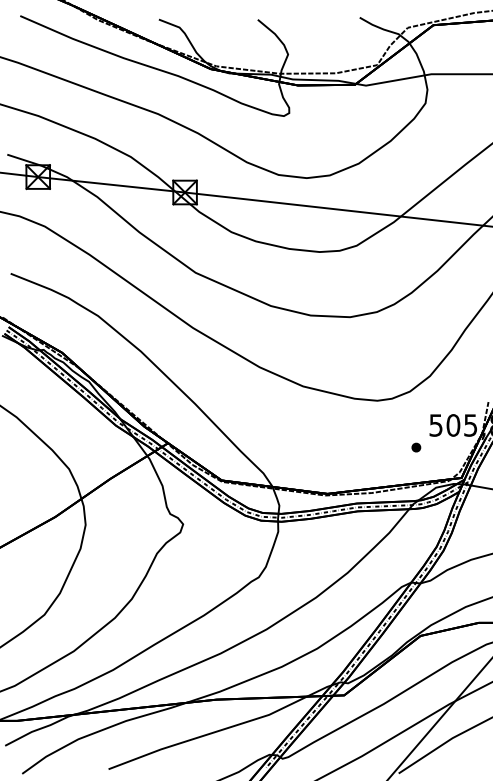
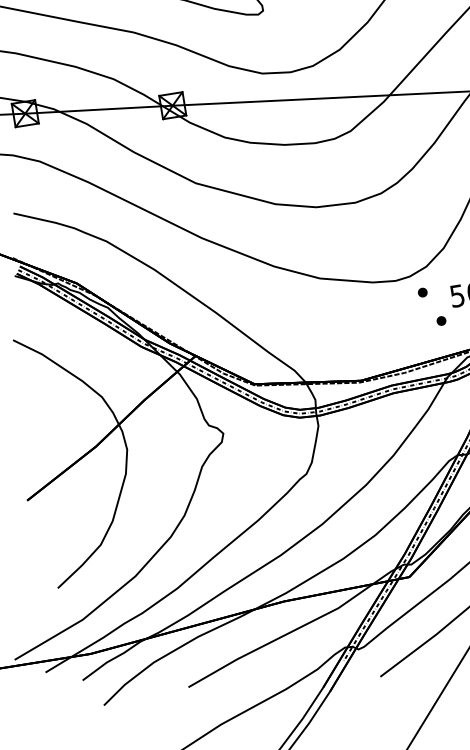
part: (402, 416) -> (422, 292), added

